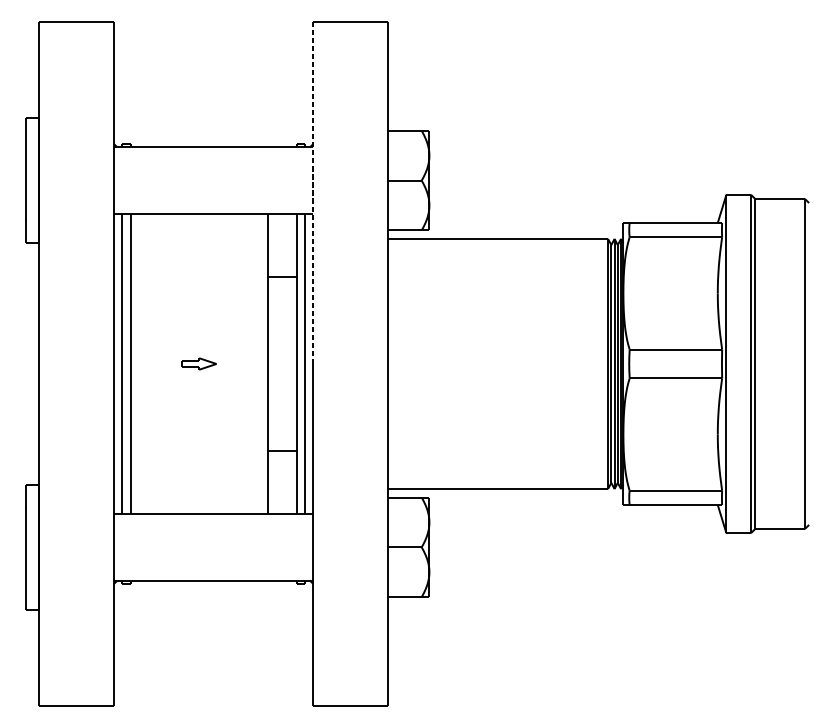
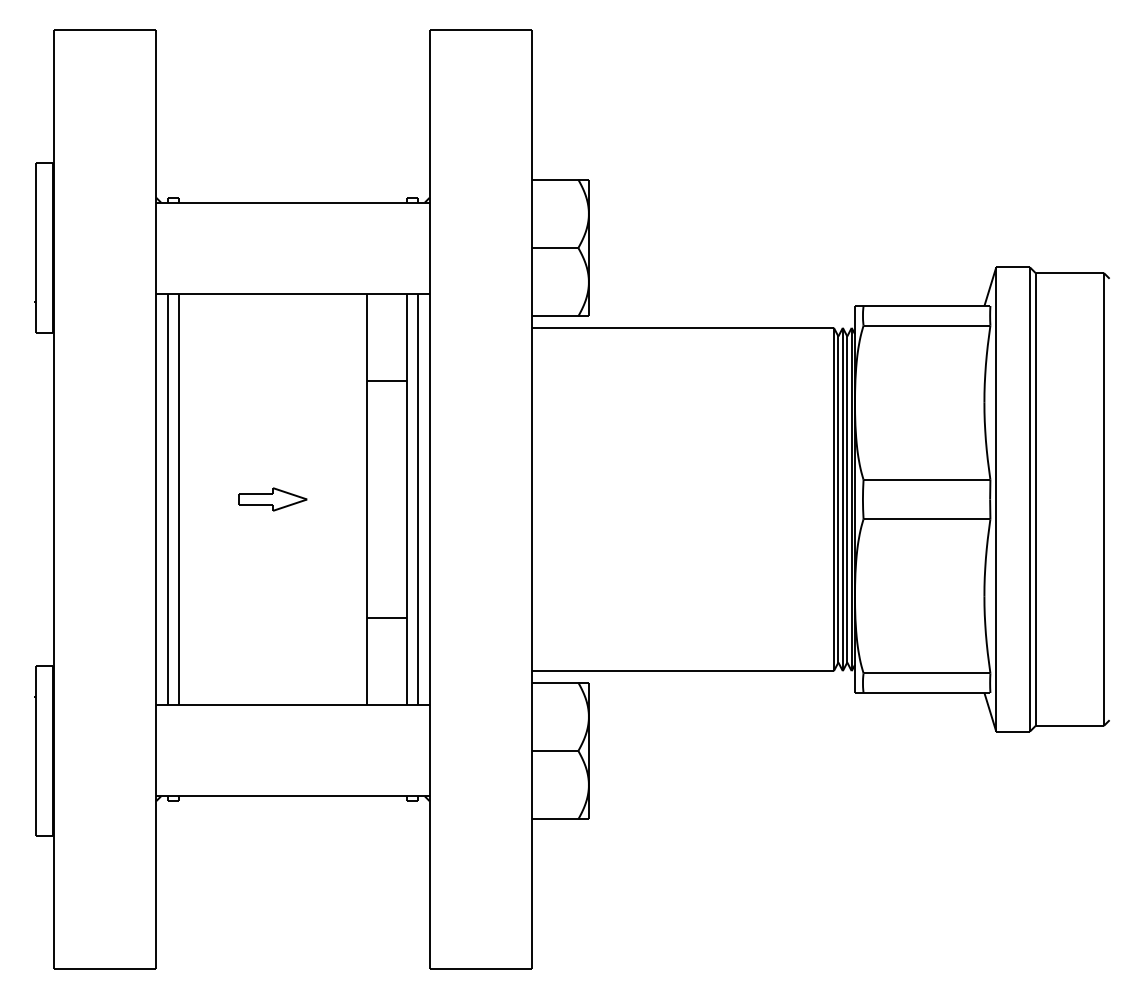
line: (313, 192) -> (429, 264), dashed -> solid
part: (198, 364) -> (272, 499), size x1.43

